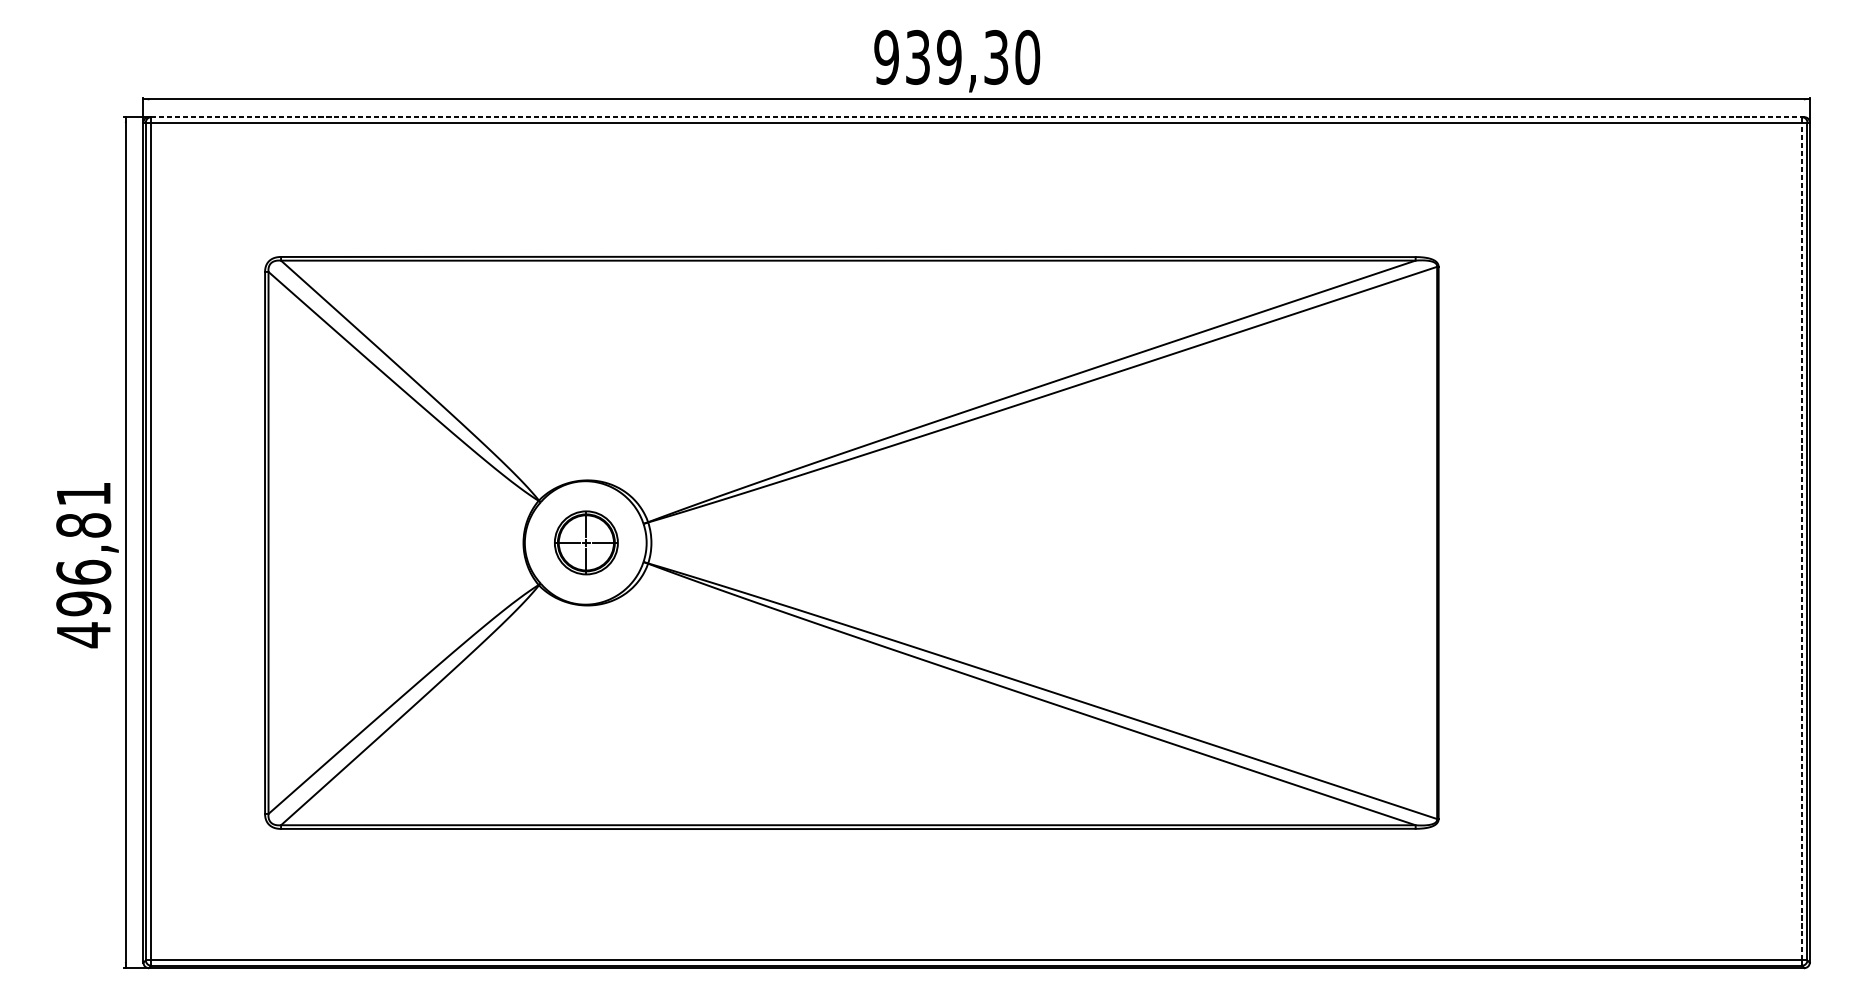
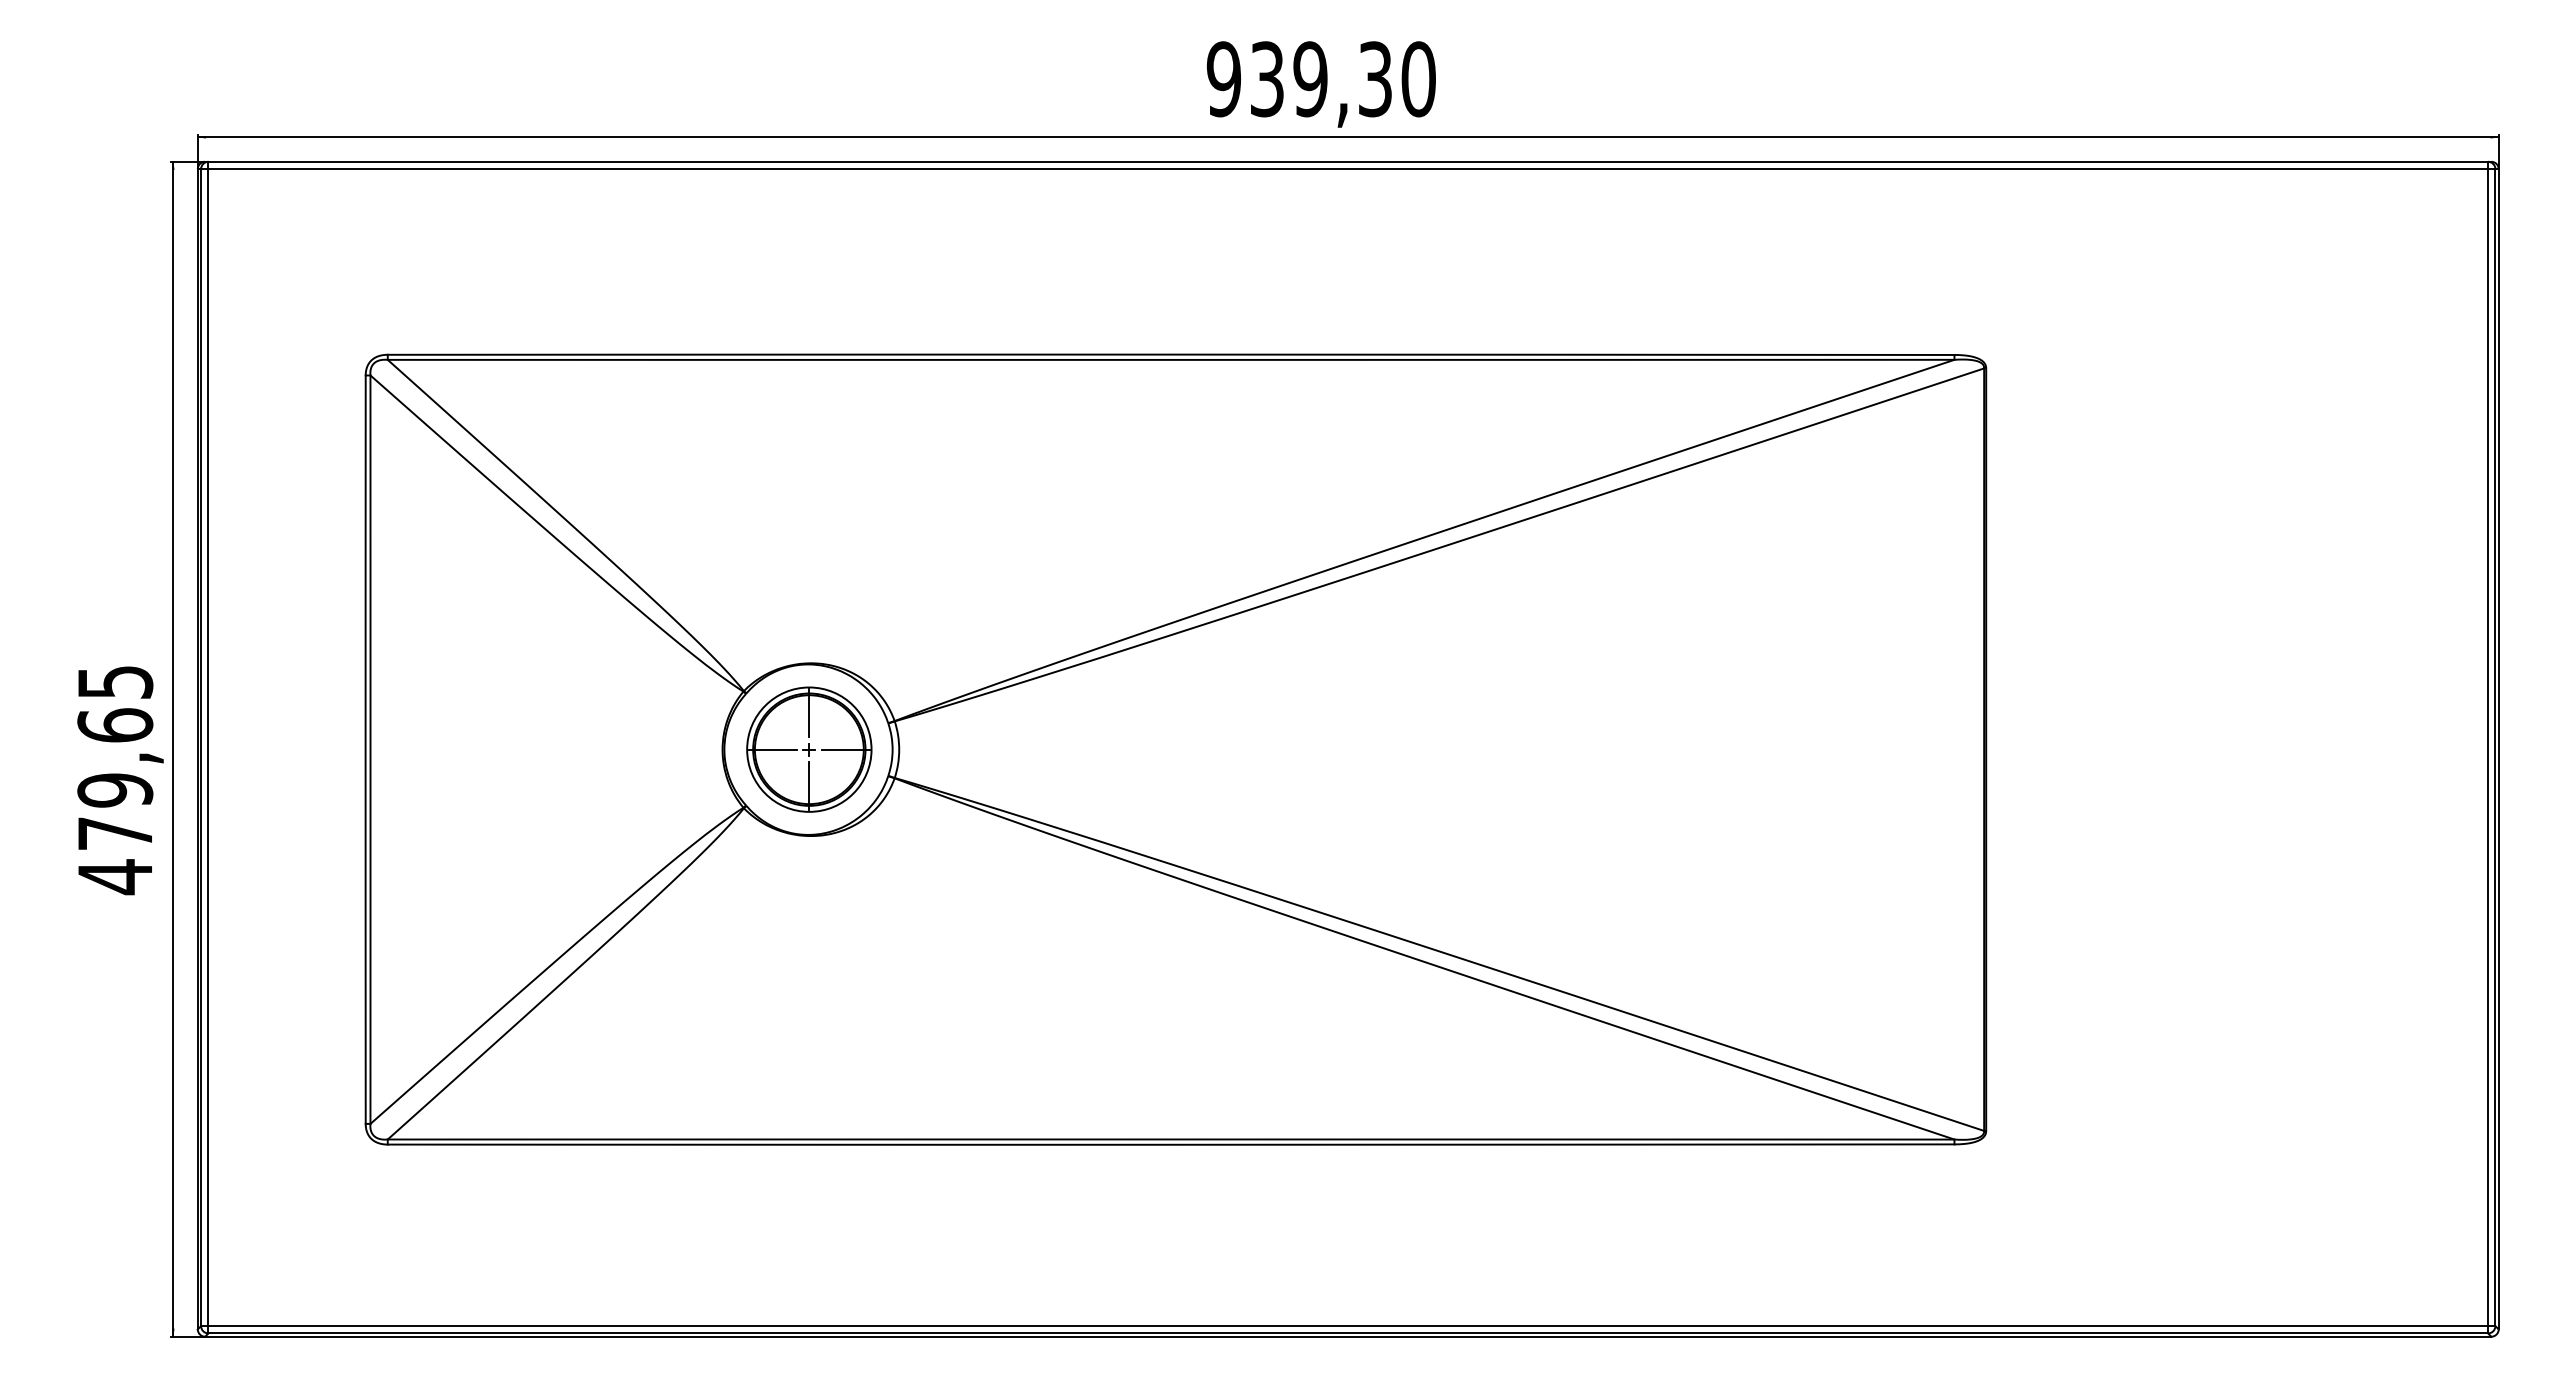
line: (976, 116) -> (1348, 161), dashed -> solid
line: (1802, 541) -> (2488, 747), dashed -> solid
part: (586, 542) -> (809, 749), size x1.43
text: (83, 549) -> (115, 758), 496,81 -> 479,65

